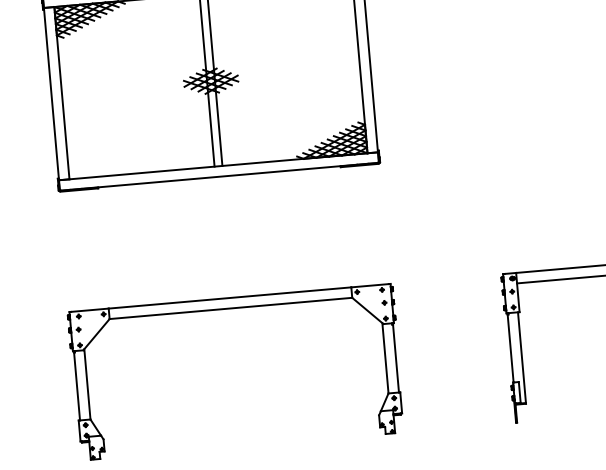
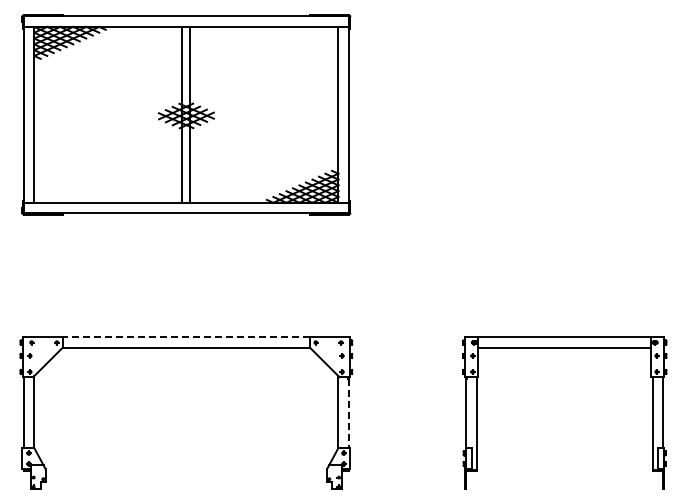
line: (230, 298) -> (186, 337), solid -> dashed
line: (396, 358) -> (349, 413), solid -> dashed

